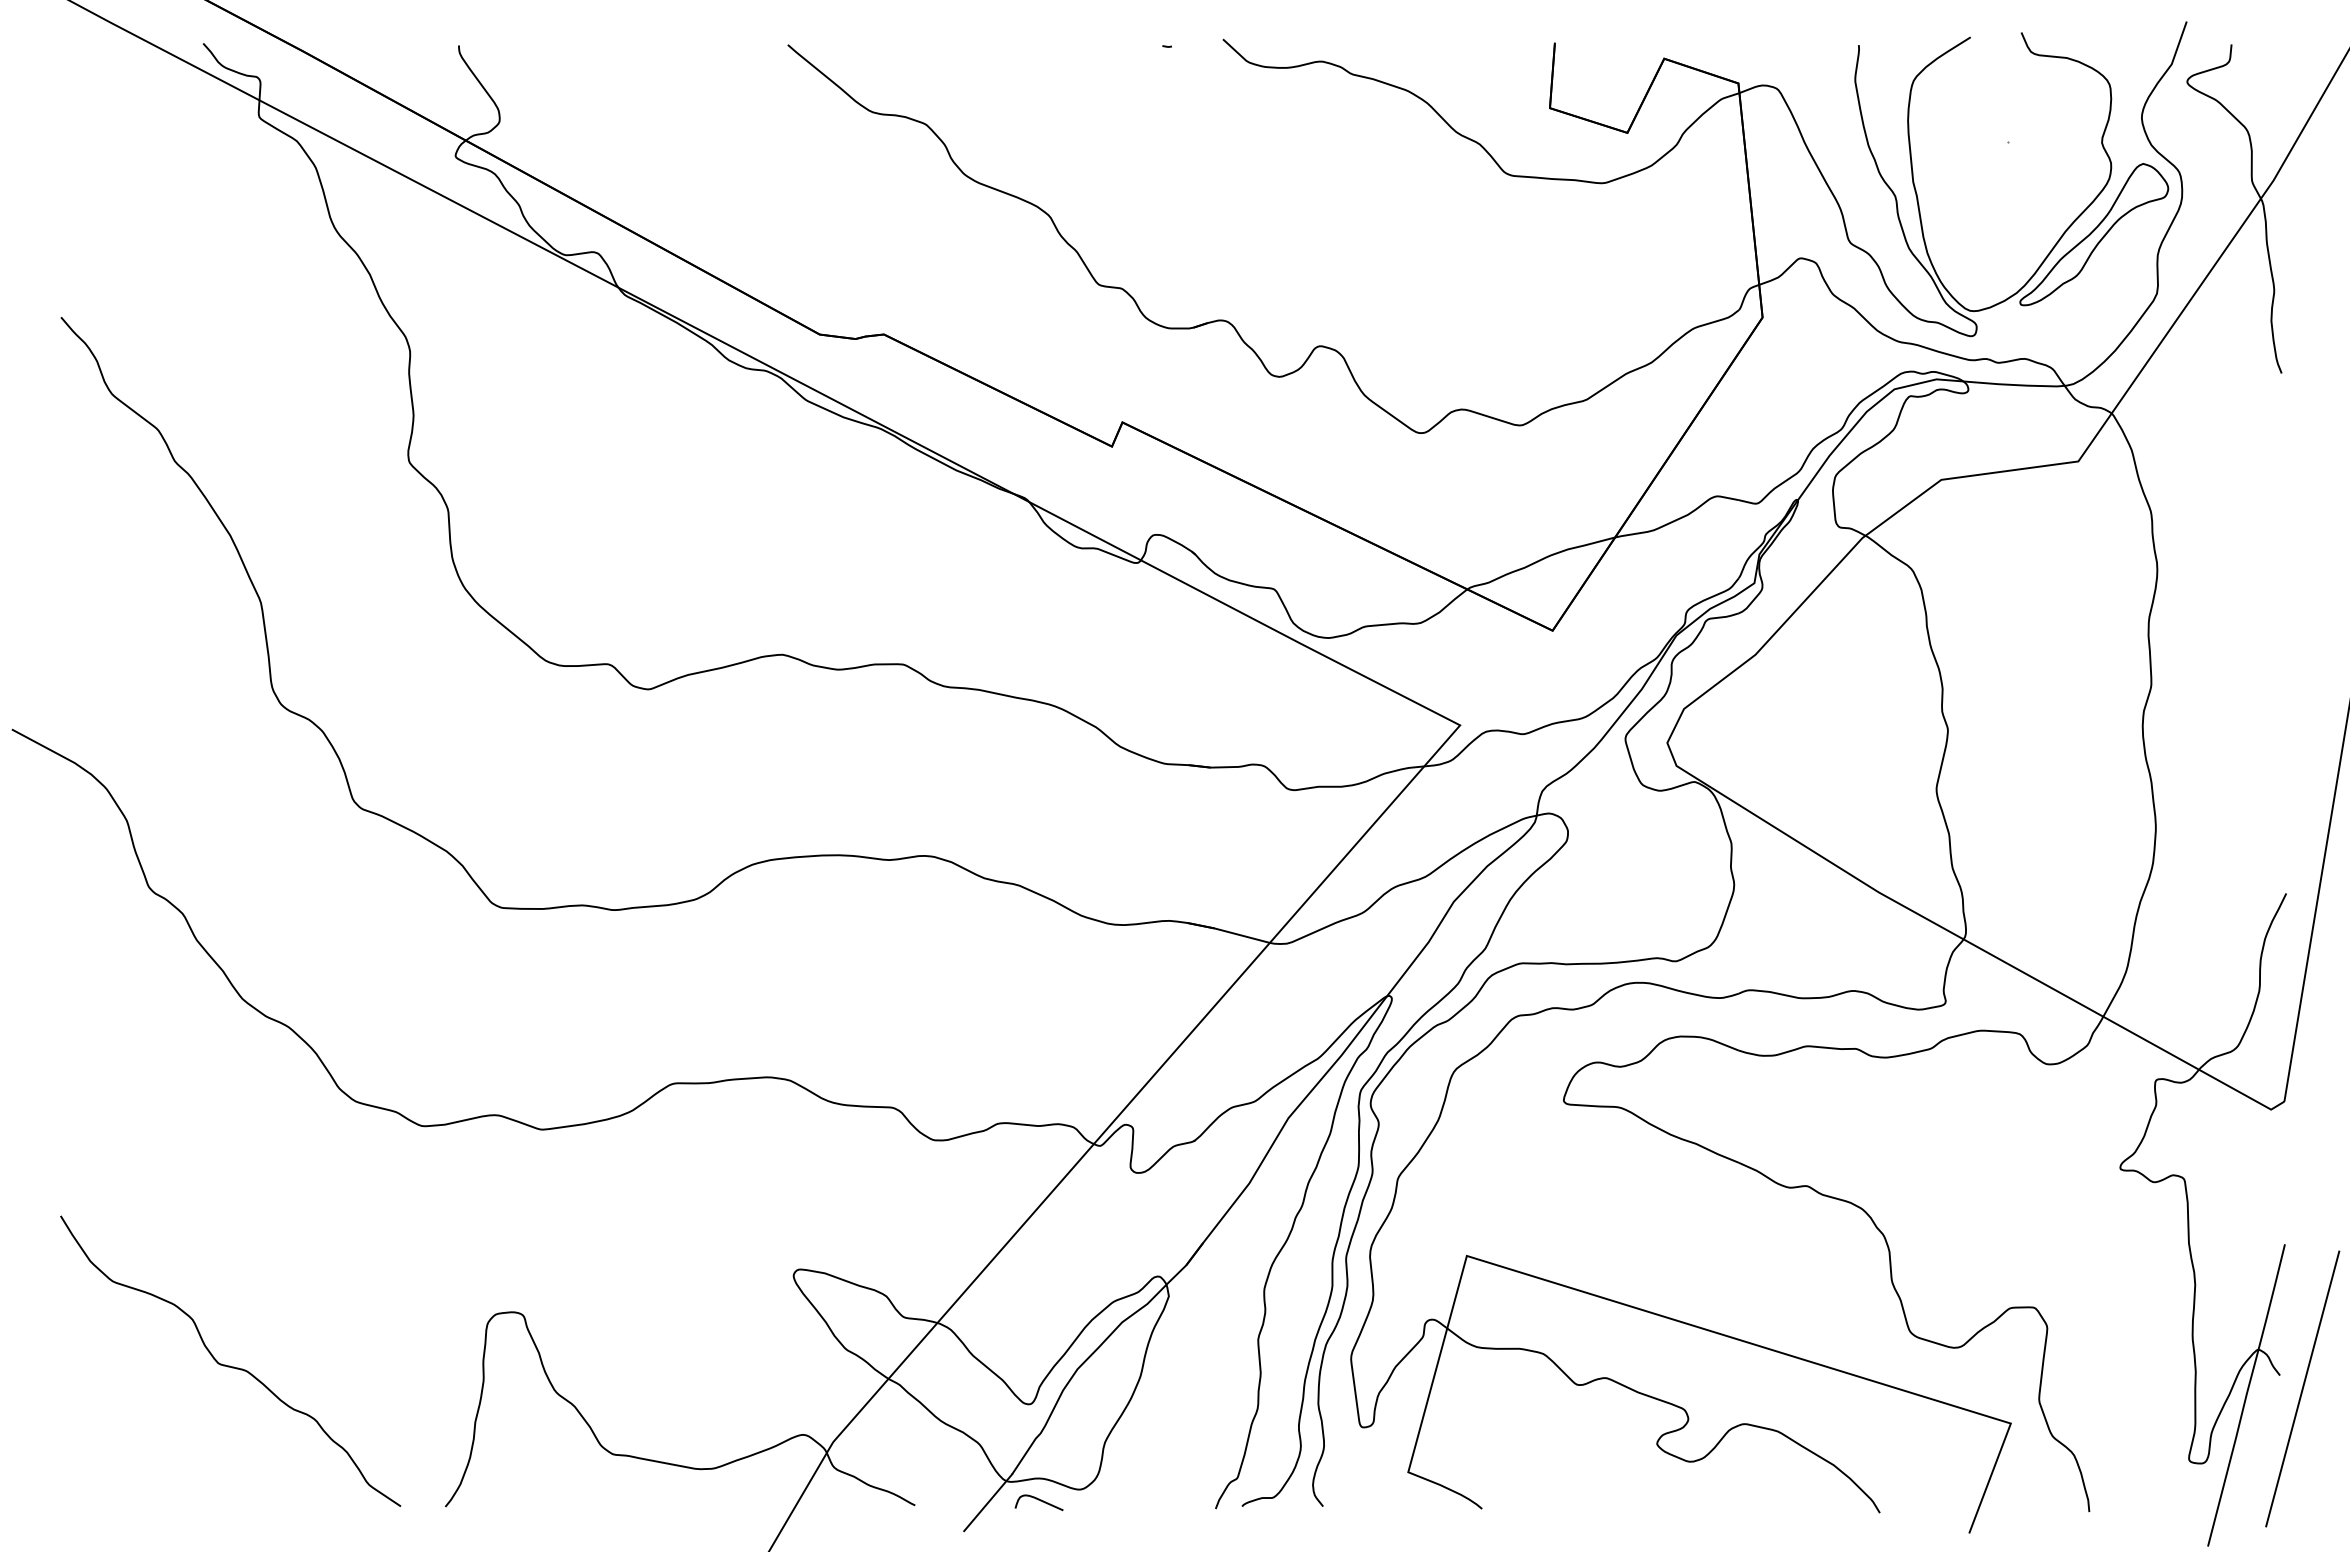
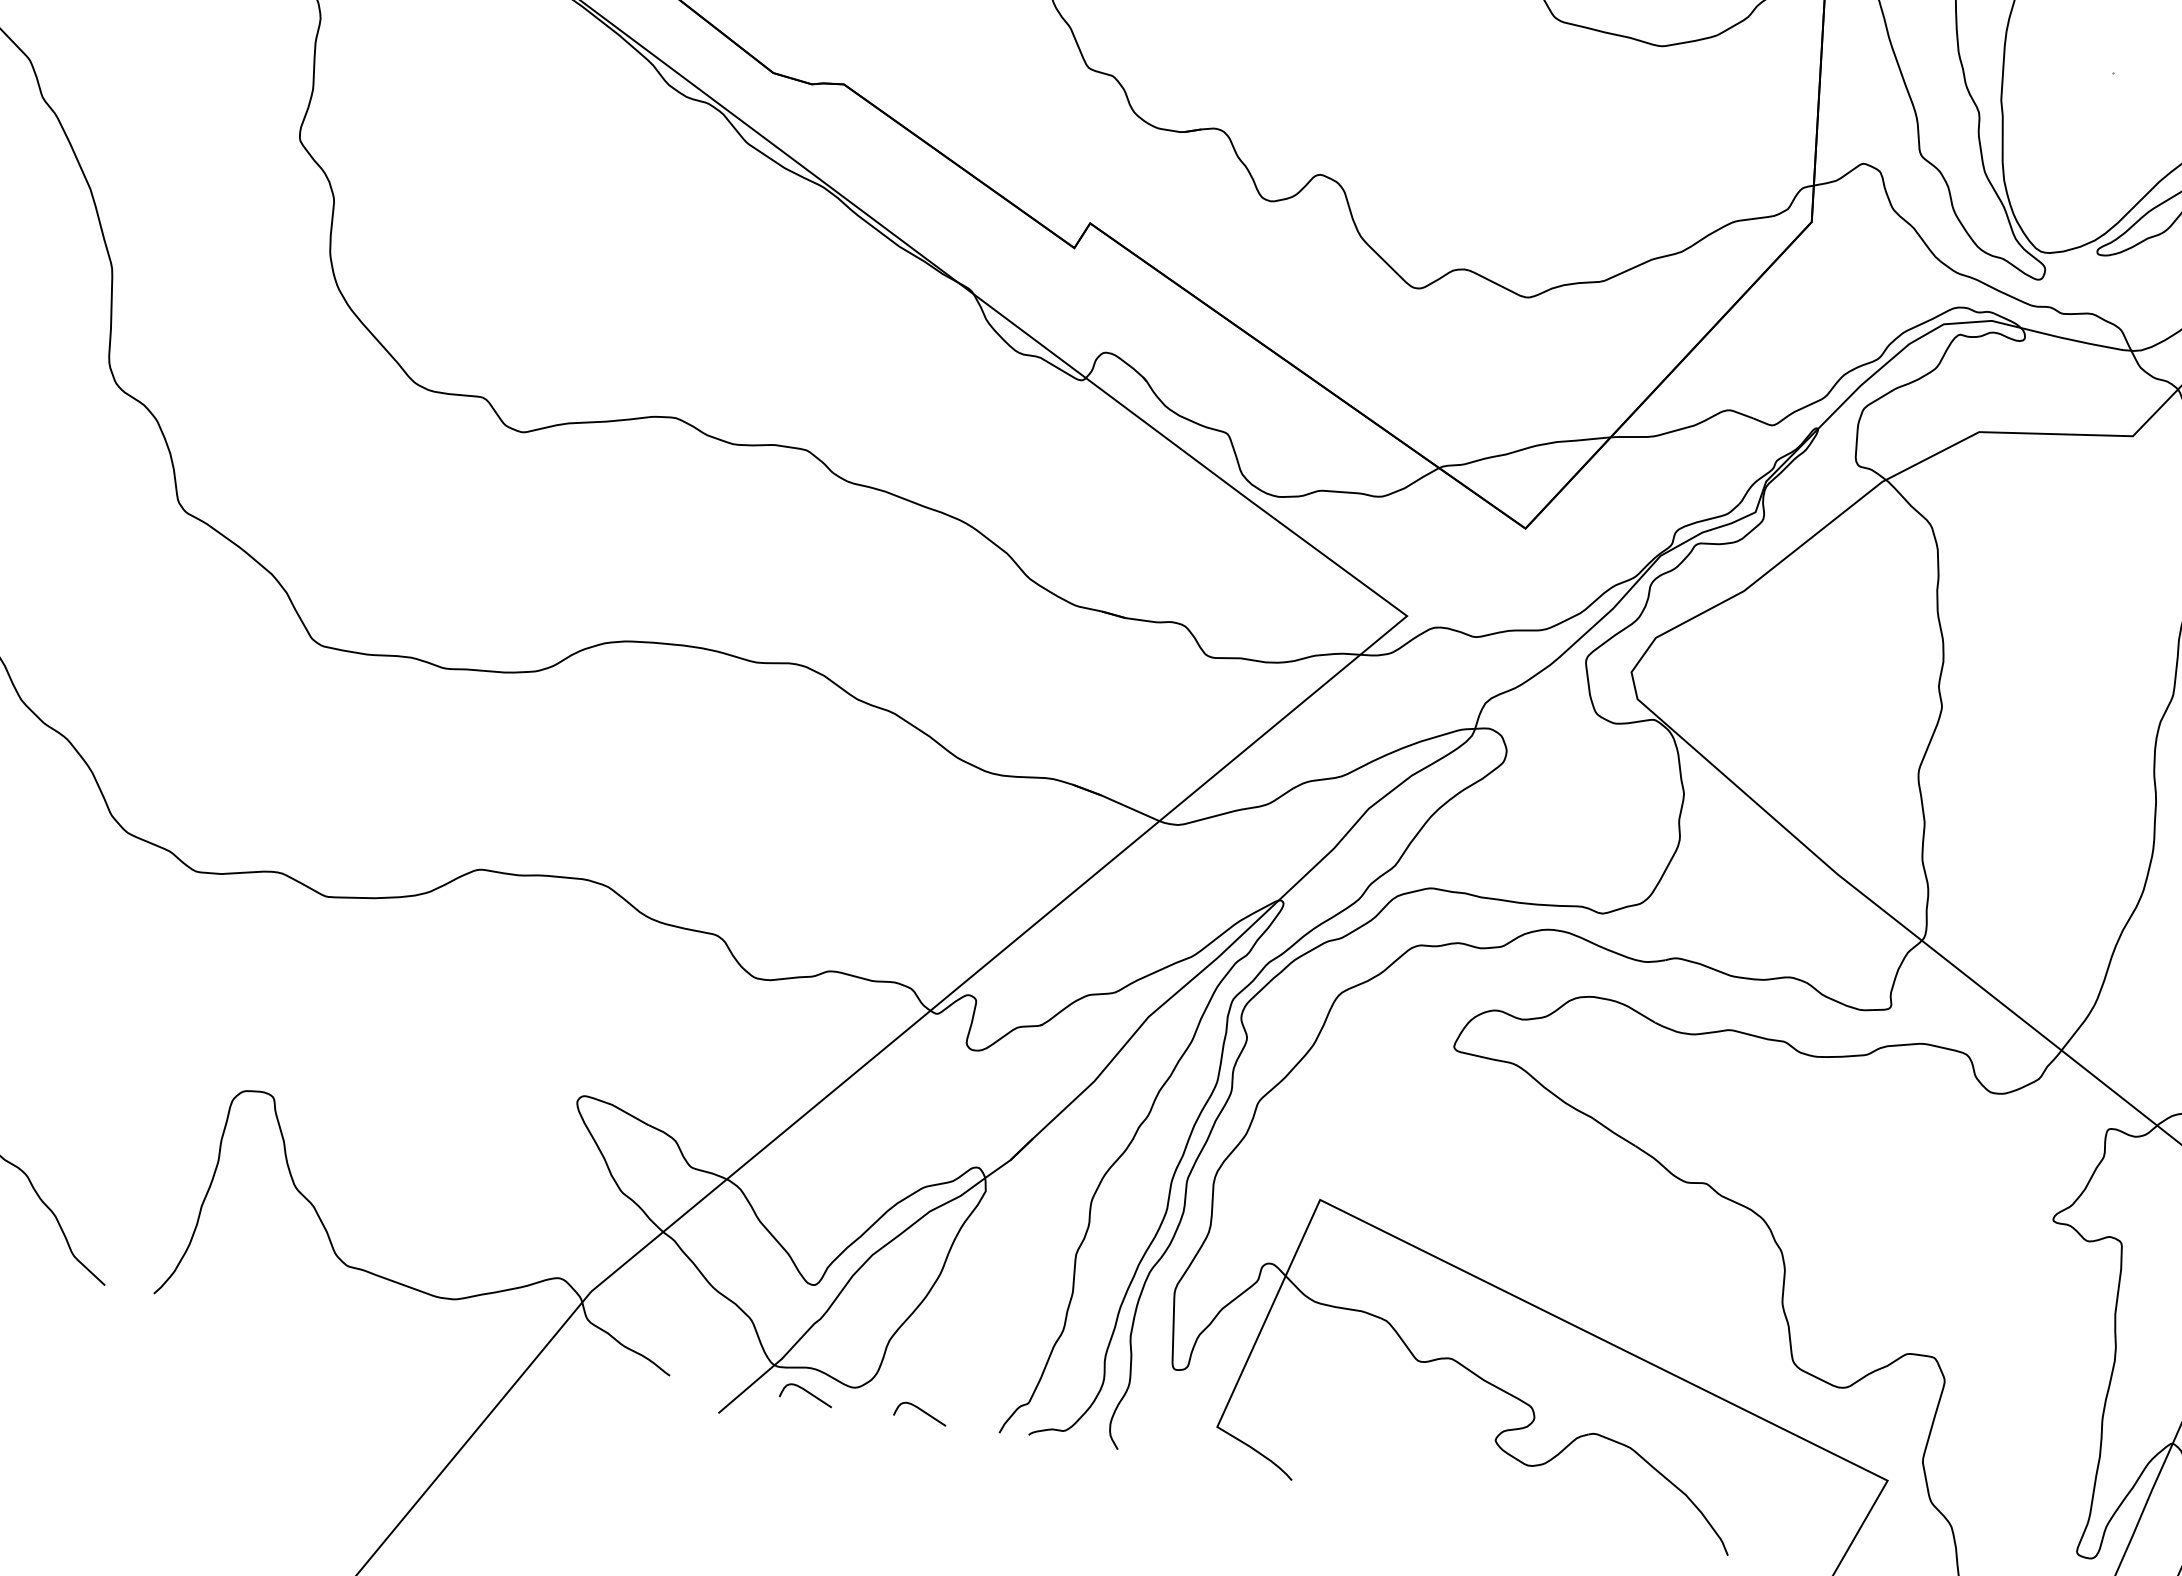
curve: (1142, 1500) -> (920, 1410), added

